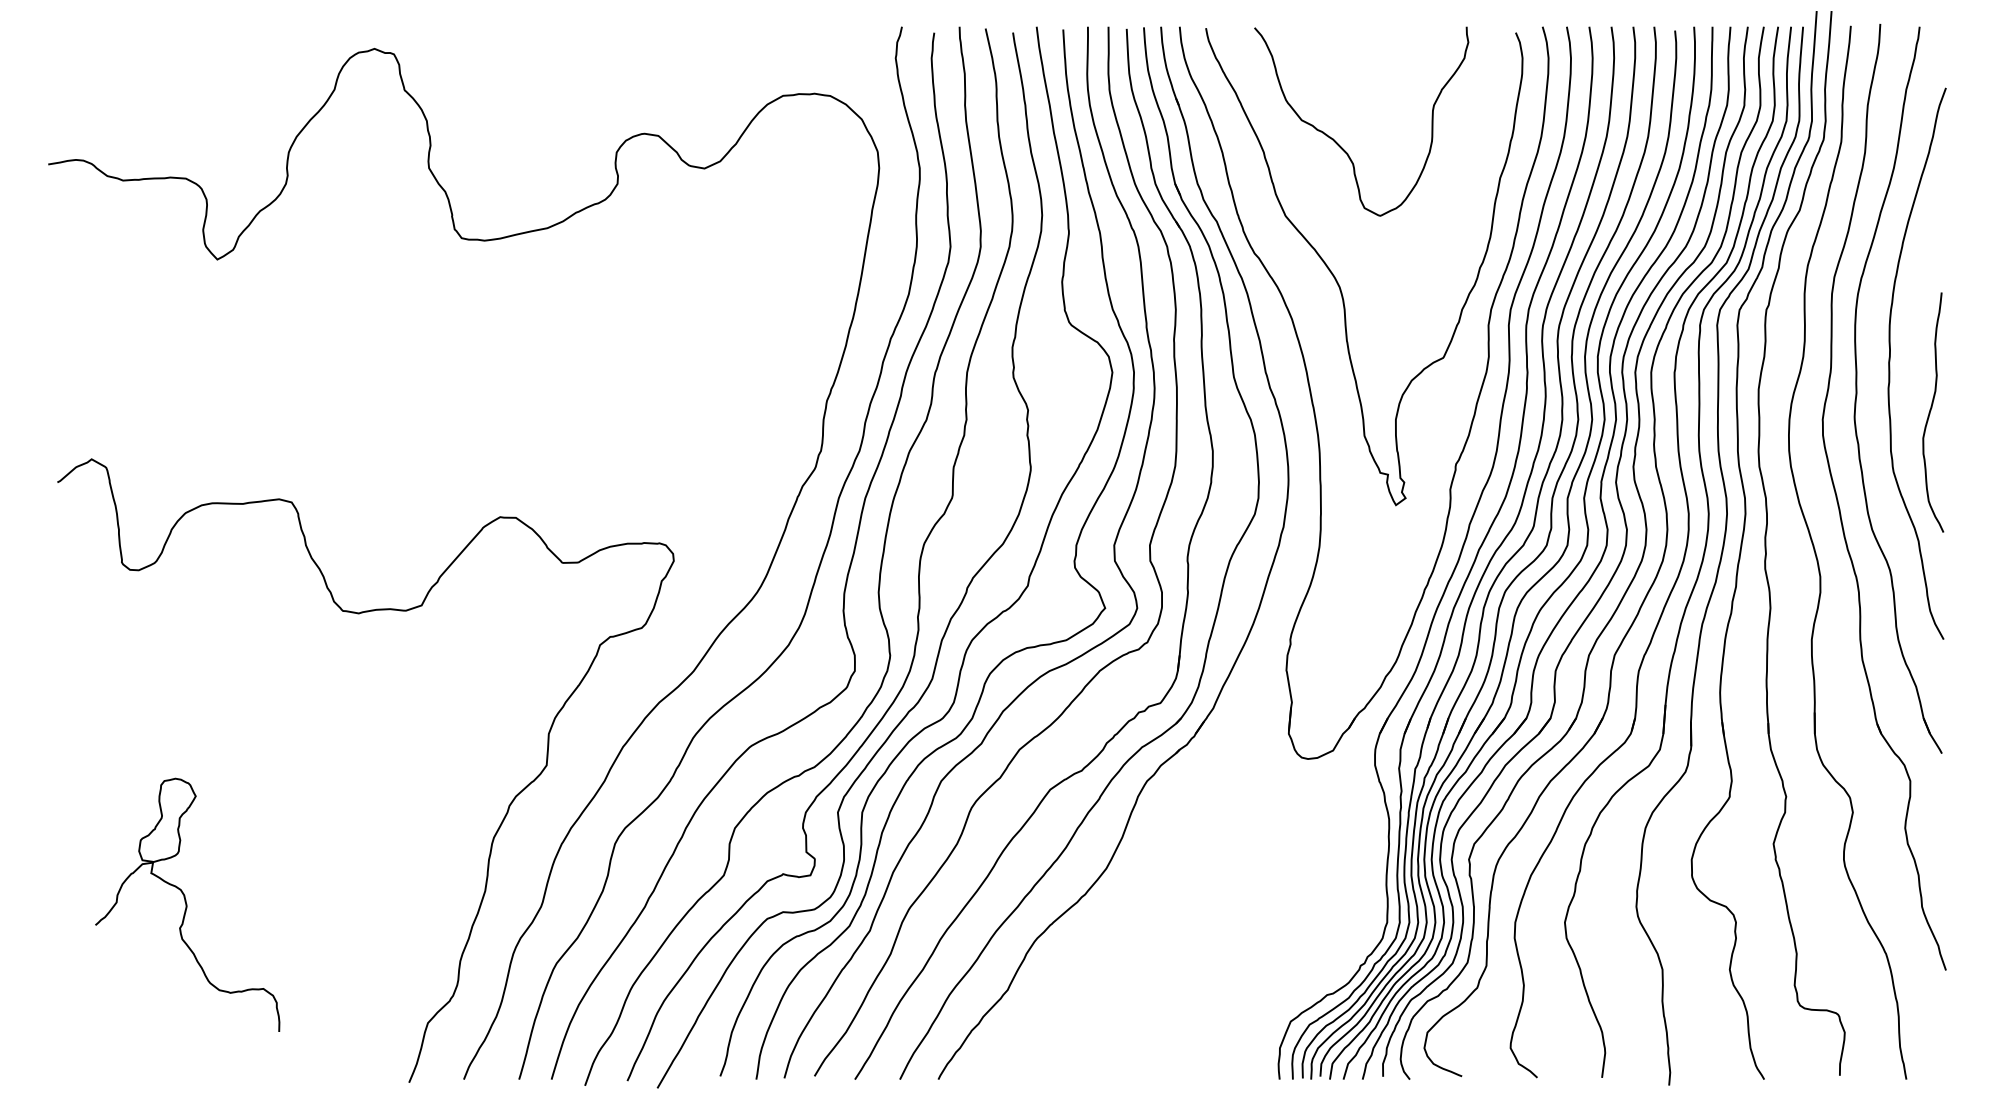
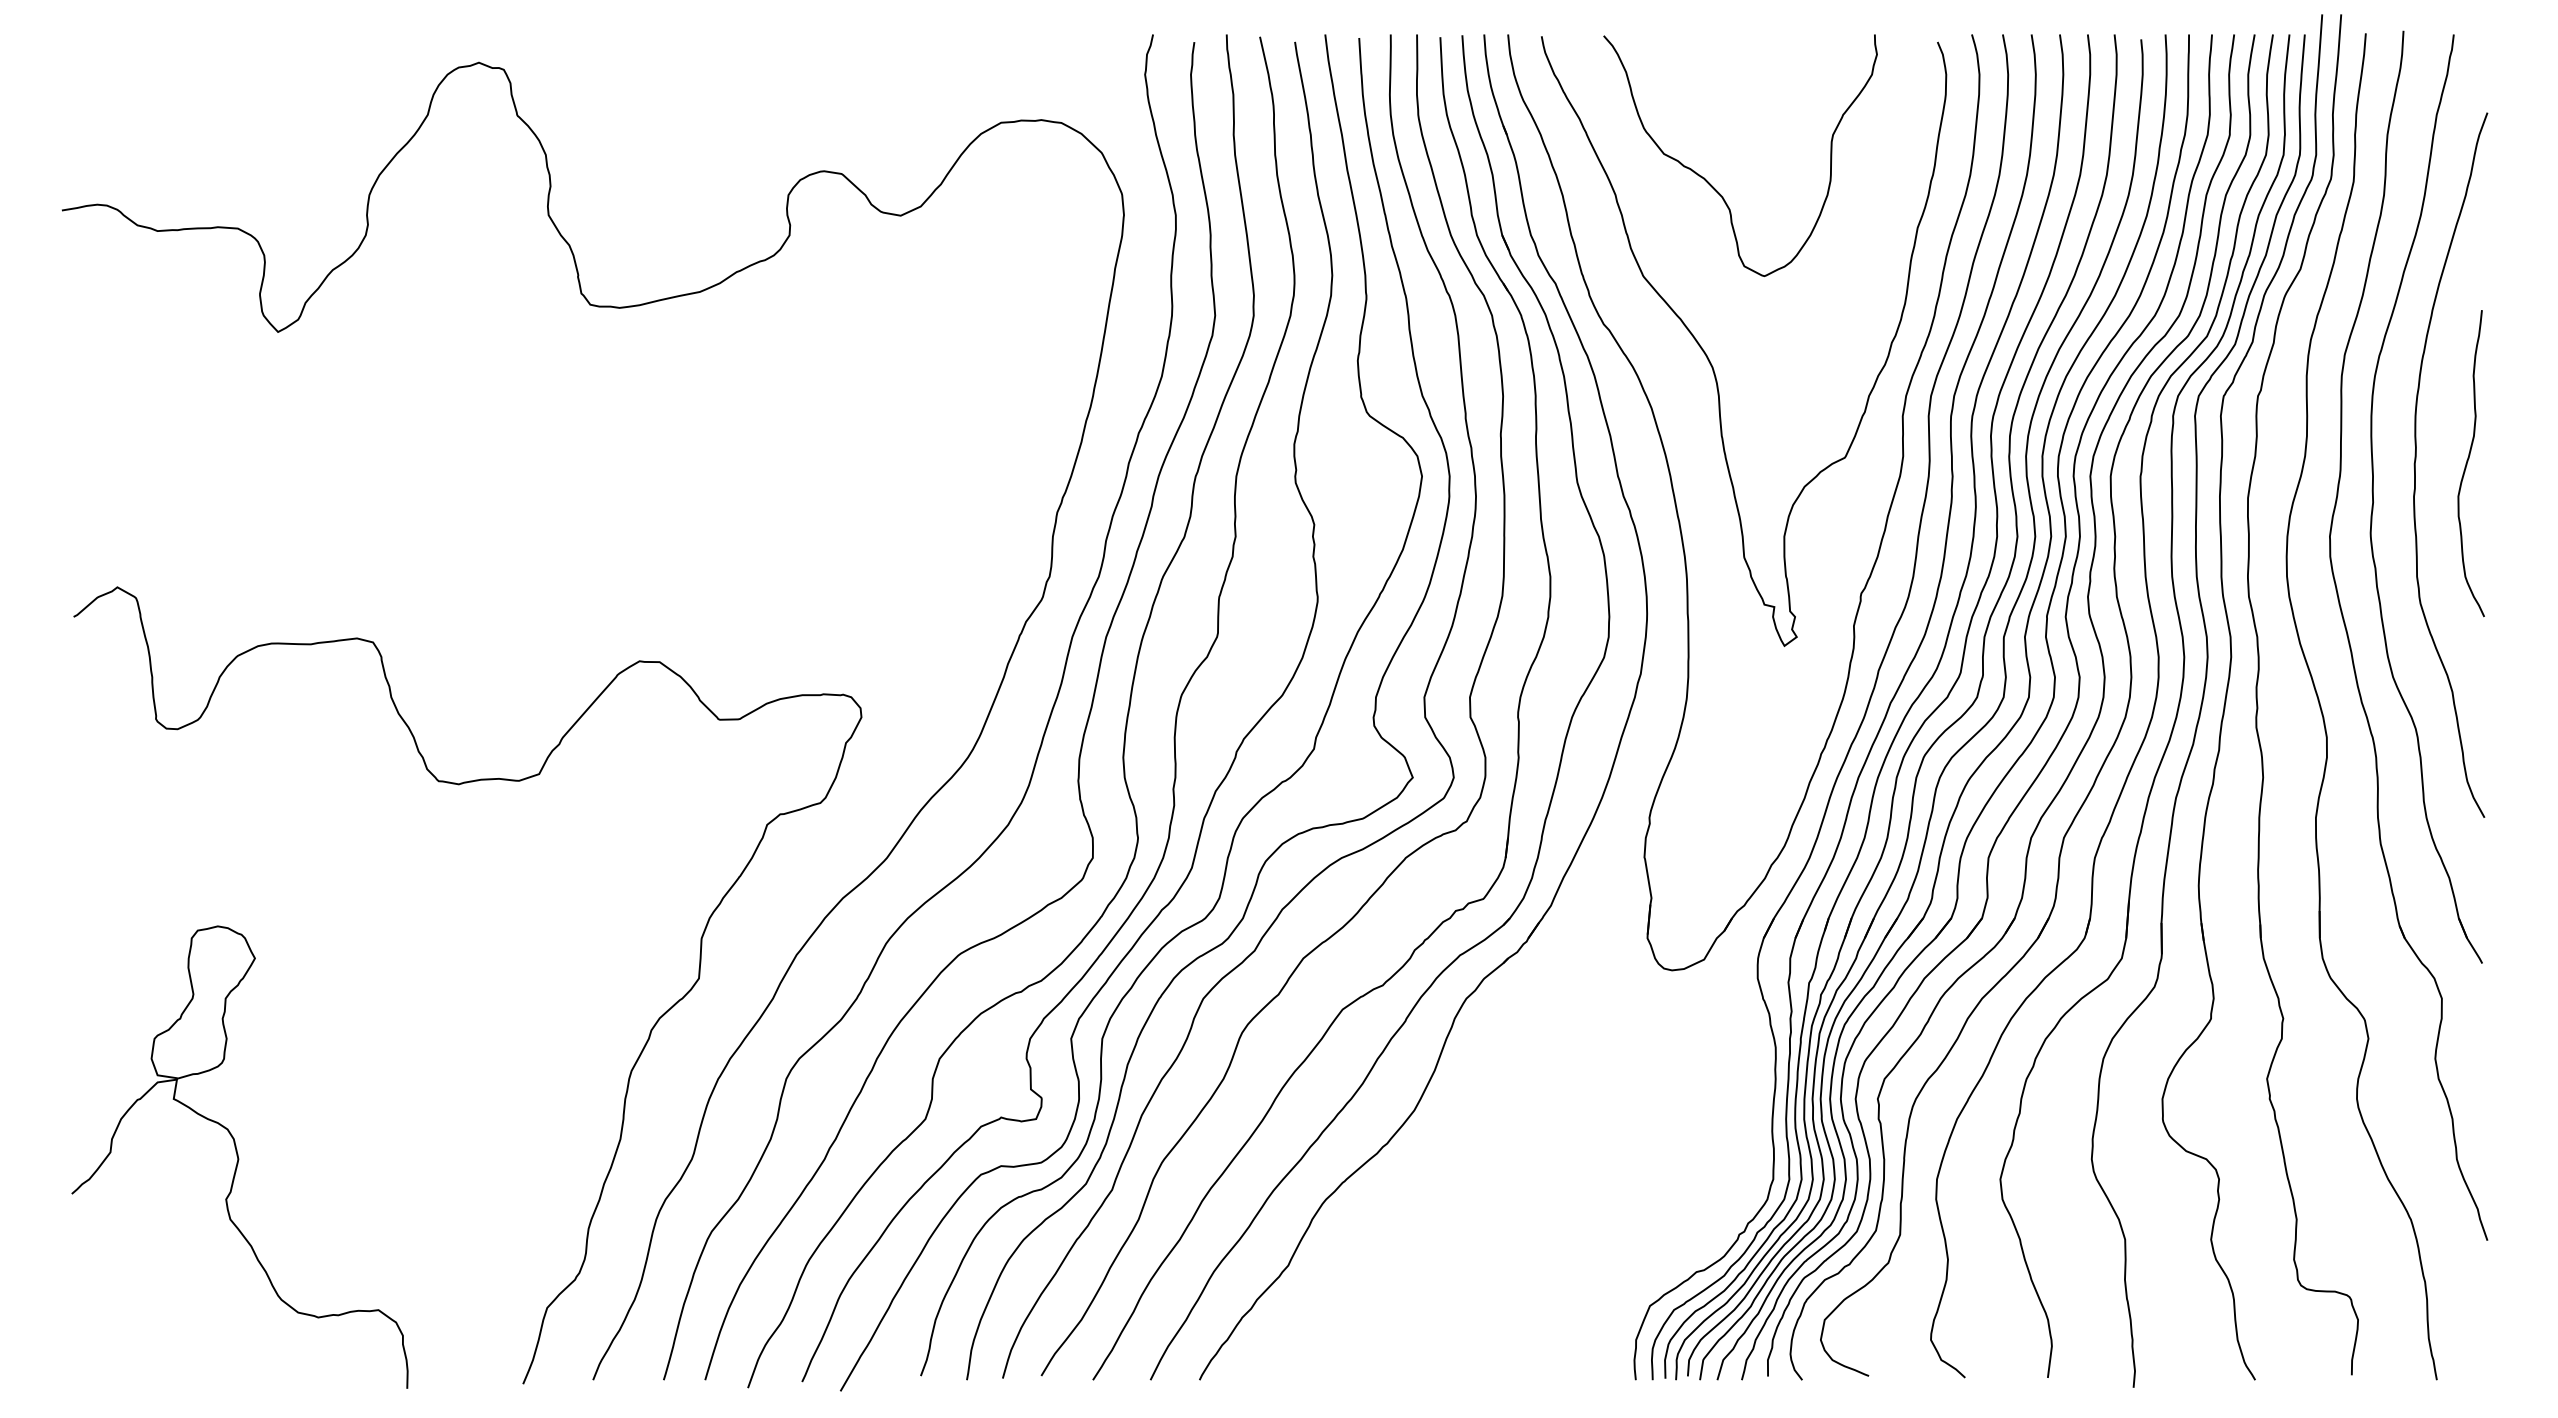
curve: (1931, 410) -> (2468, 461), moved
part: (187, 904) -> (239, 1156), size x1.43

